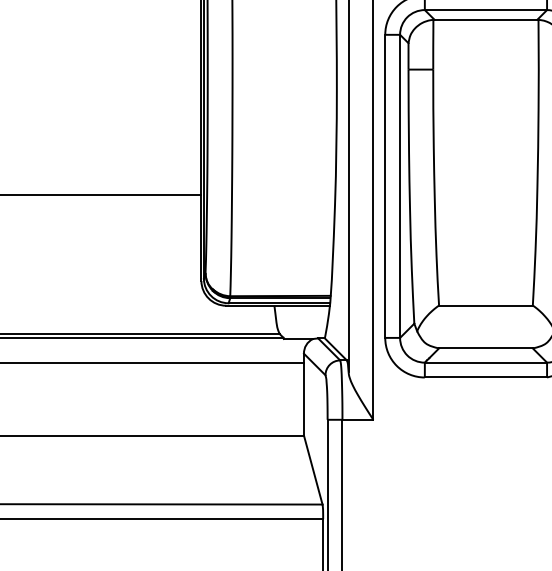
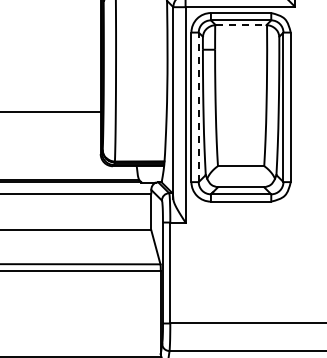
line: (486, 20) -> (241, 25), solid -> dashed
line: (399, 186) -> (198, 107), solid -> dashed

